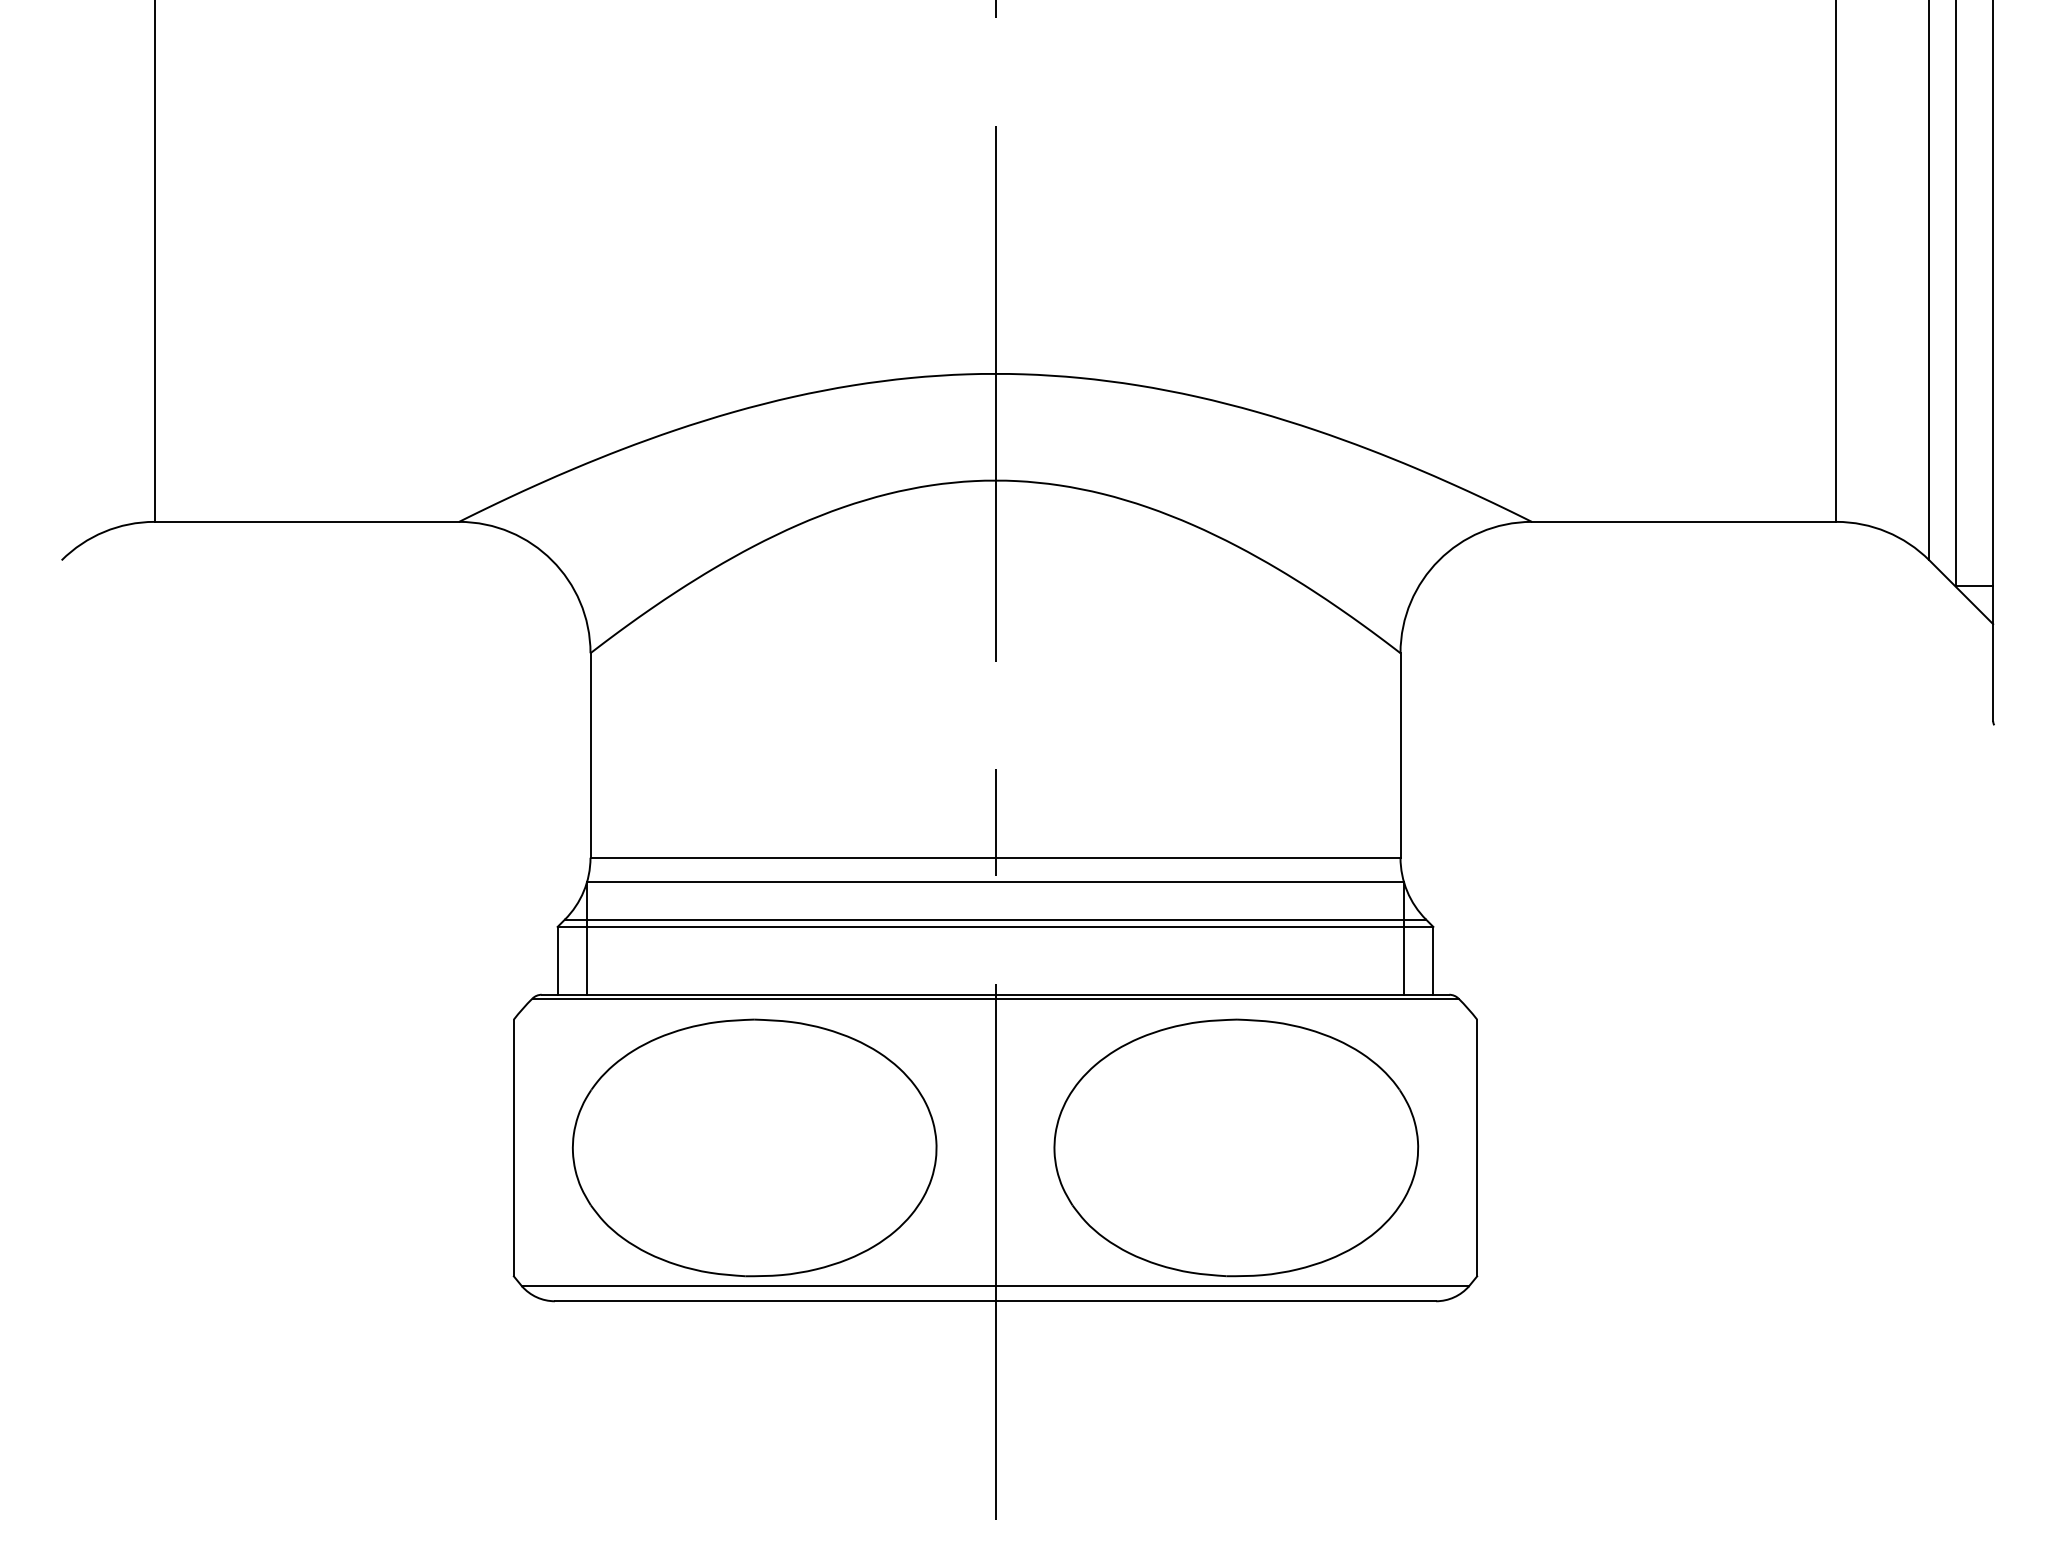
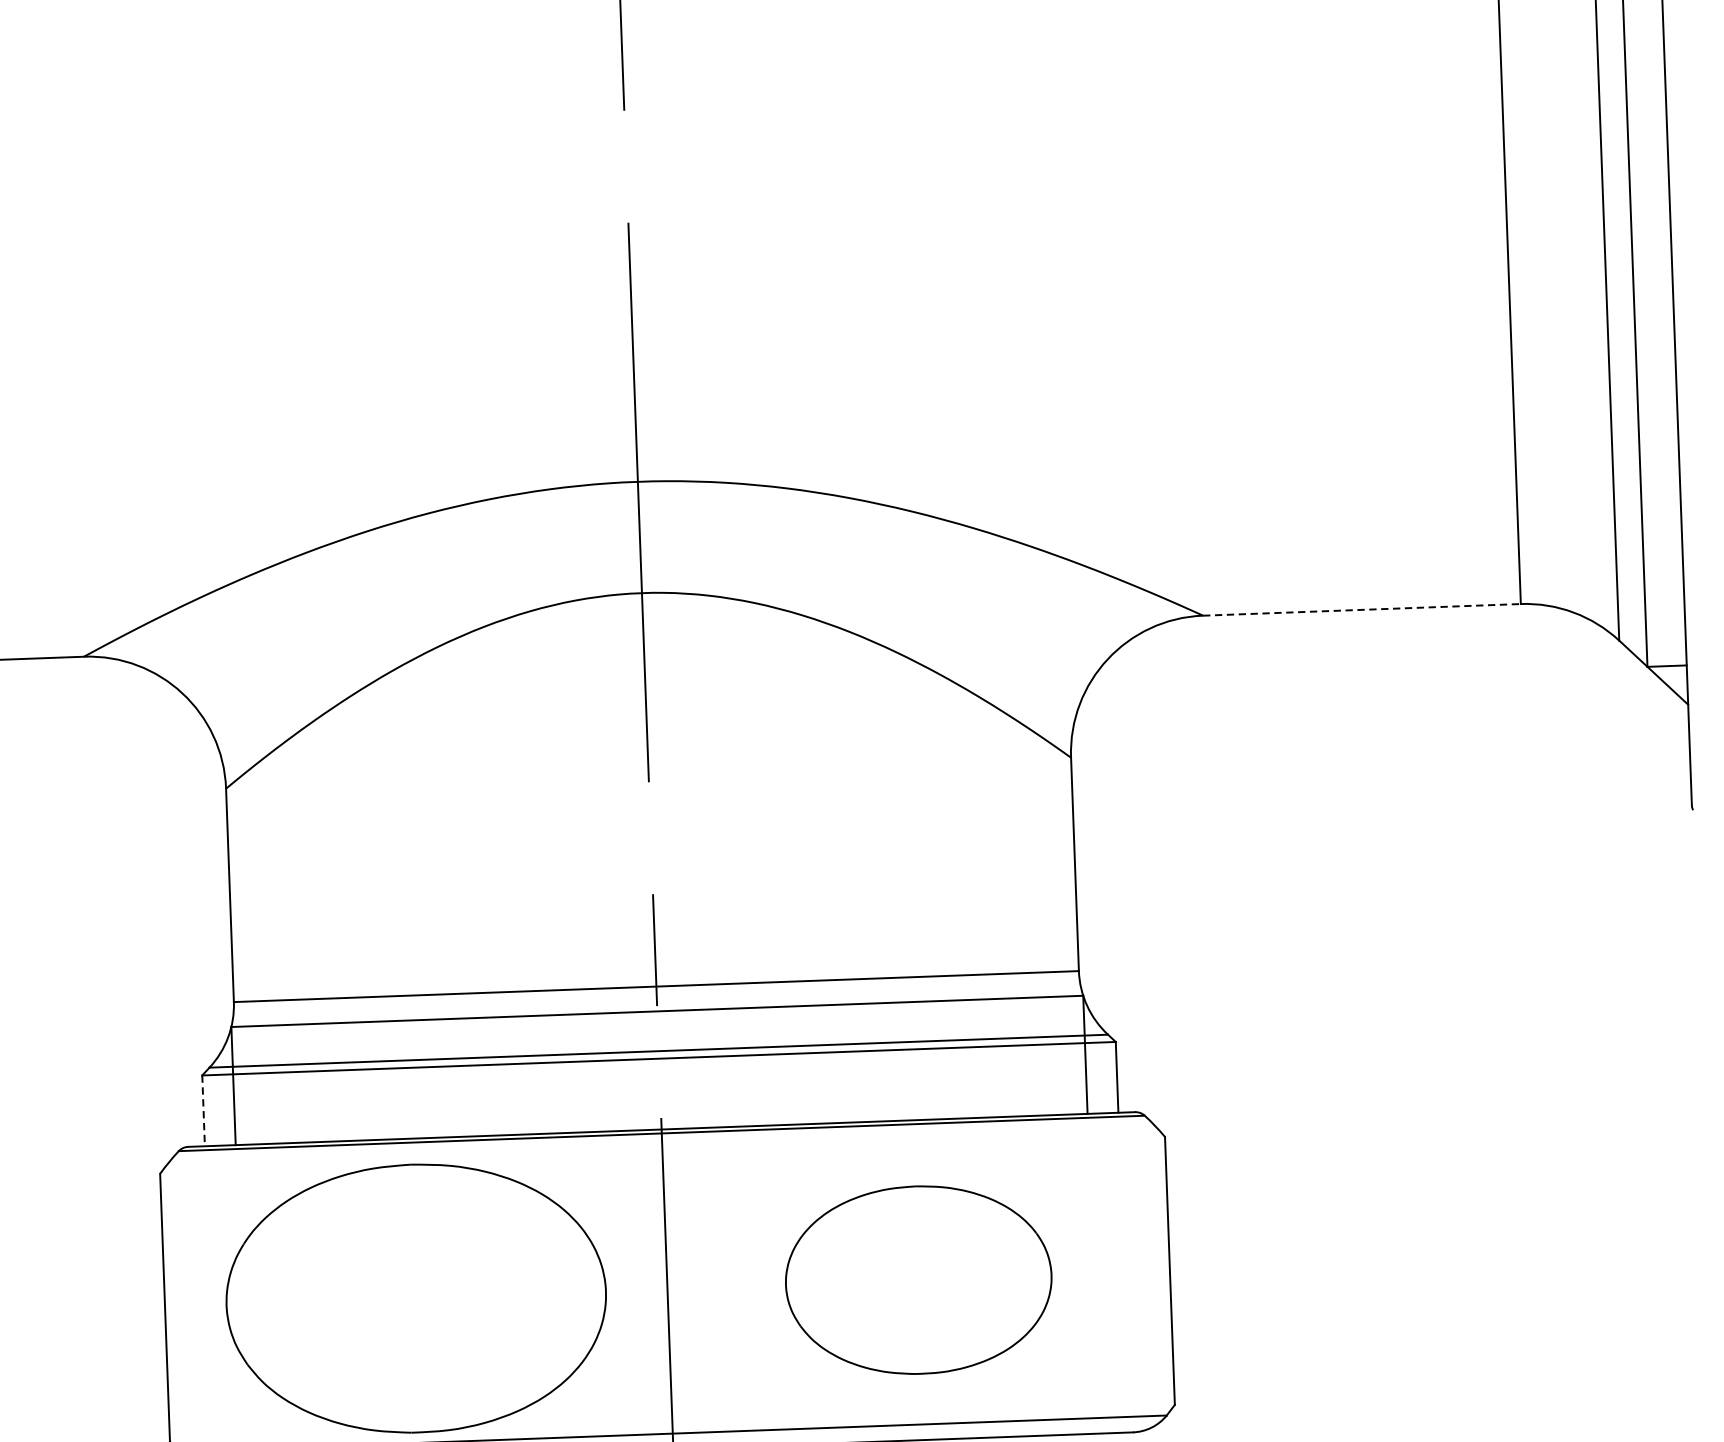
line: (1684, 521) -> (1362, 609), solid -> dashed
line: (557, 960) -> (203, 1110), solid -> dashed
part: (1236, 1147) -> (918, 1279), size x0.7

